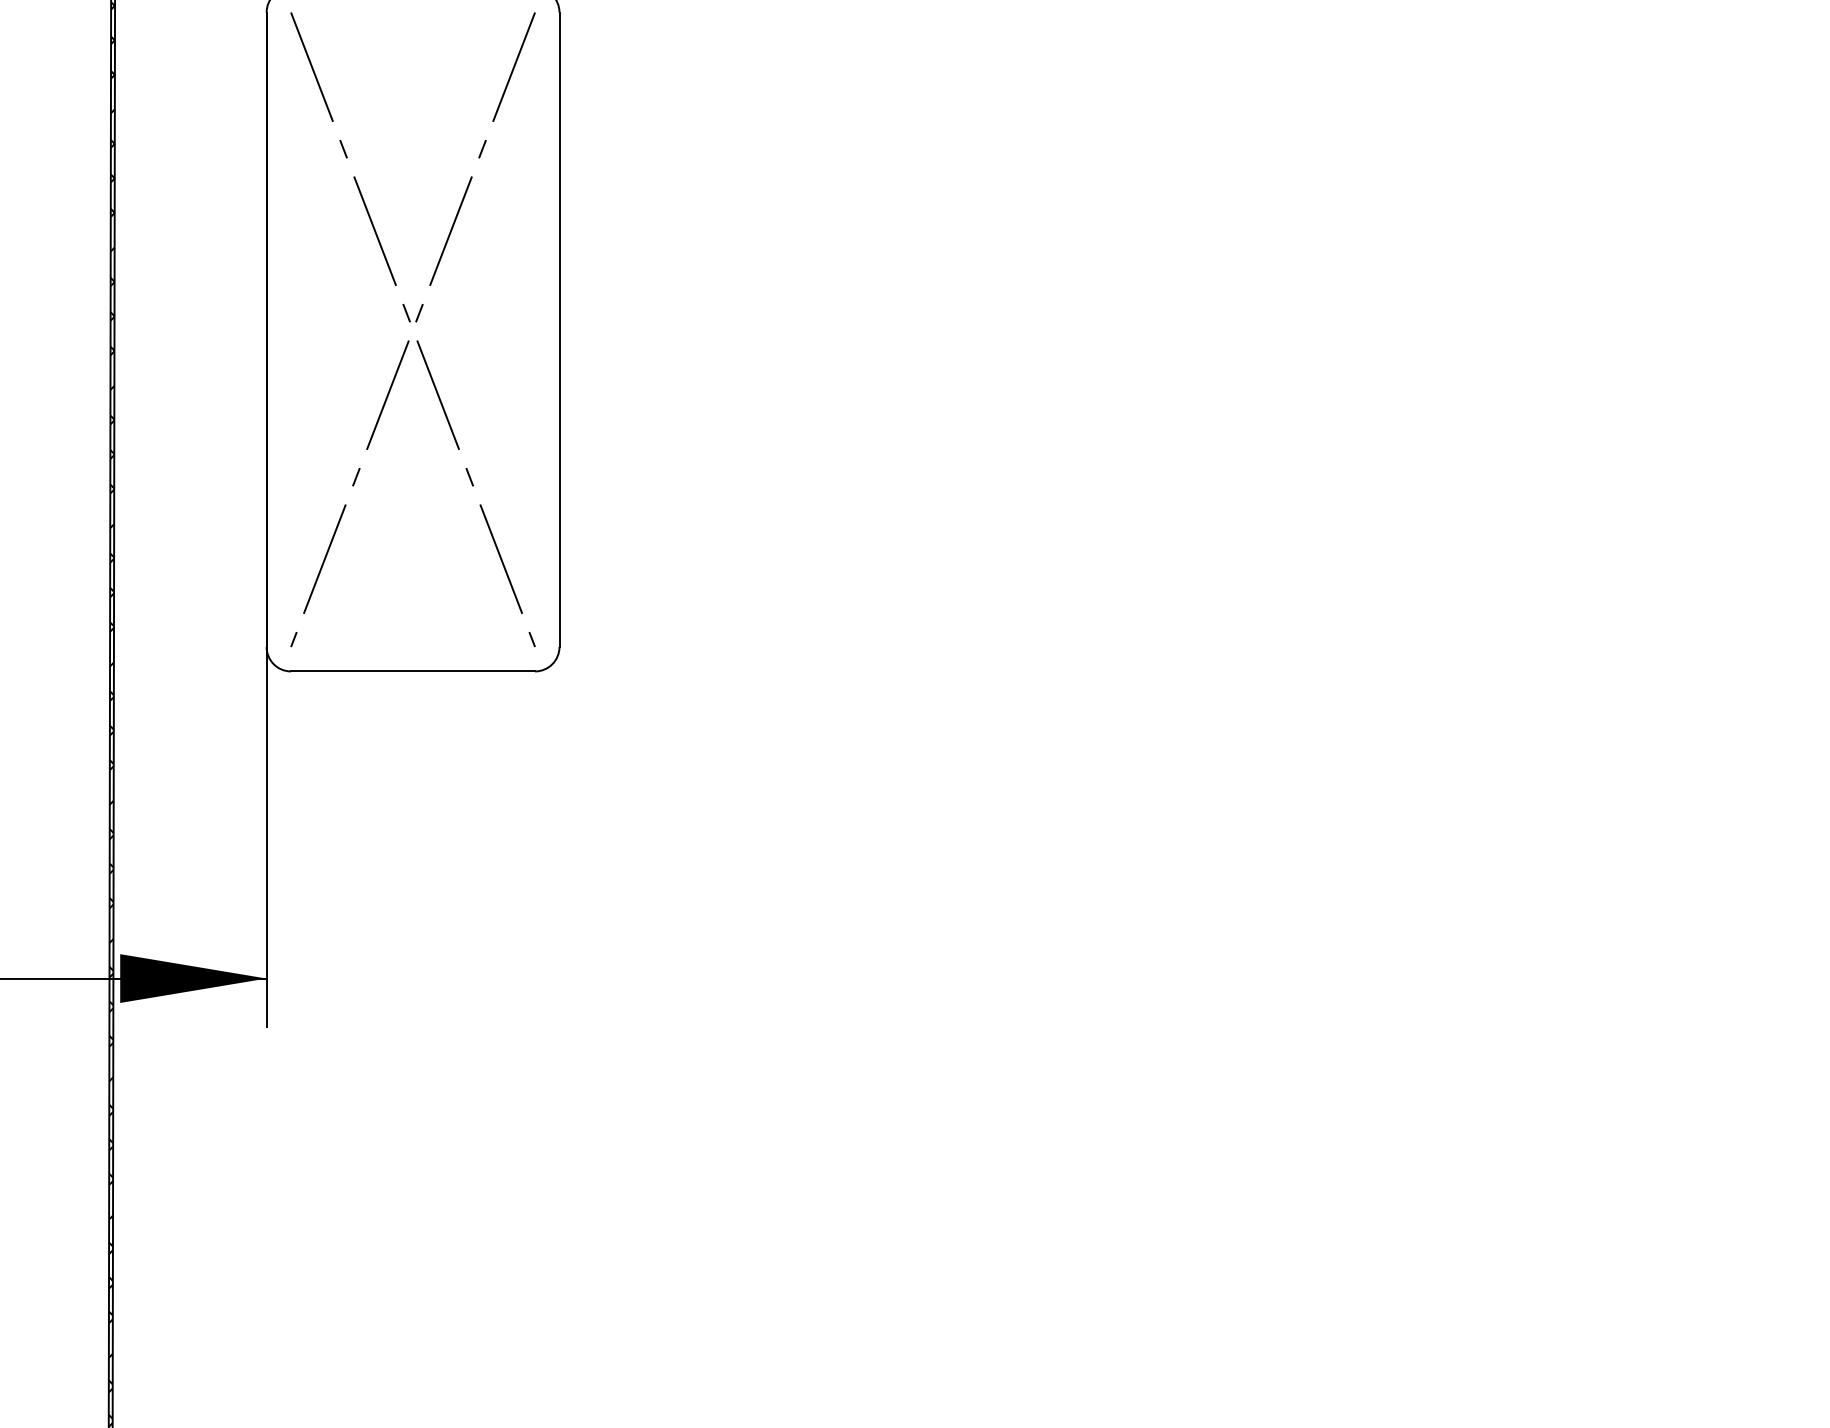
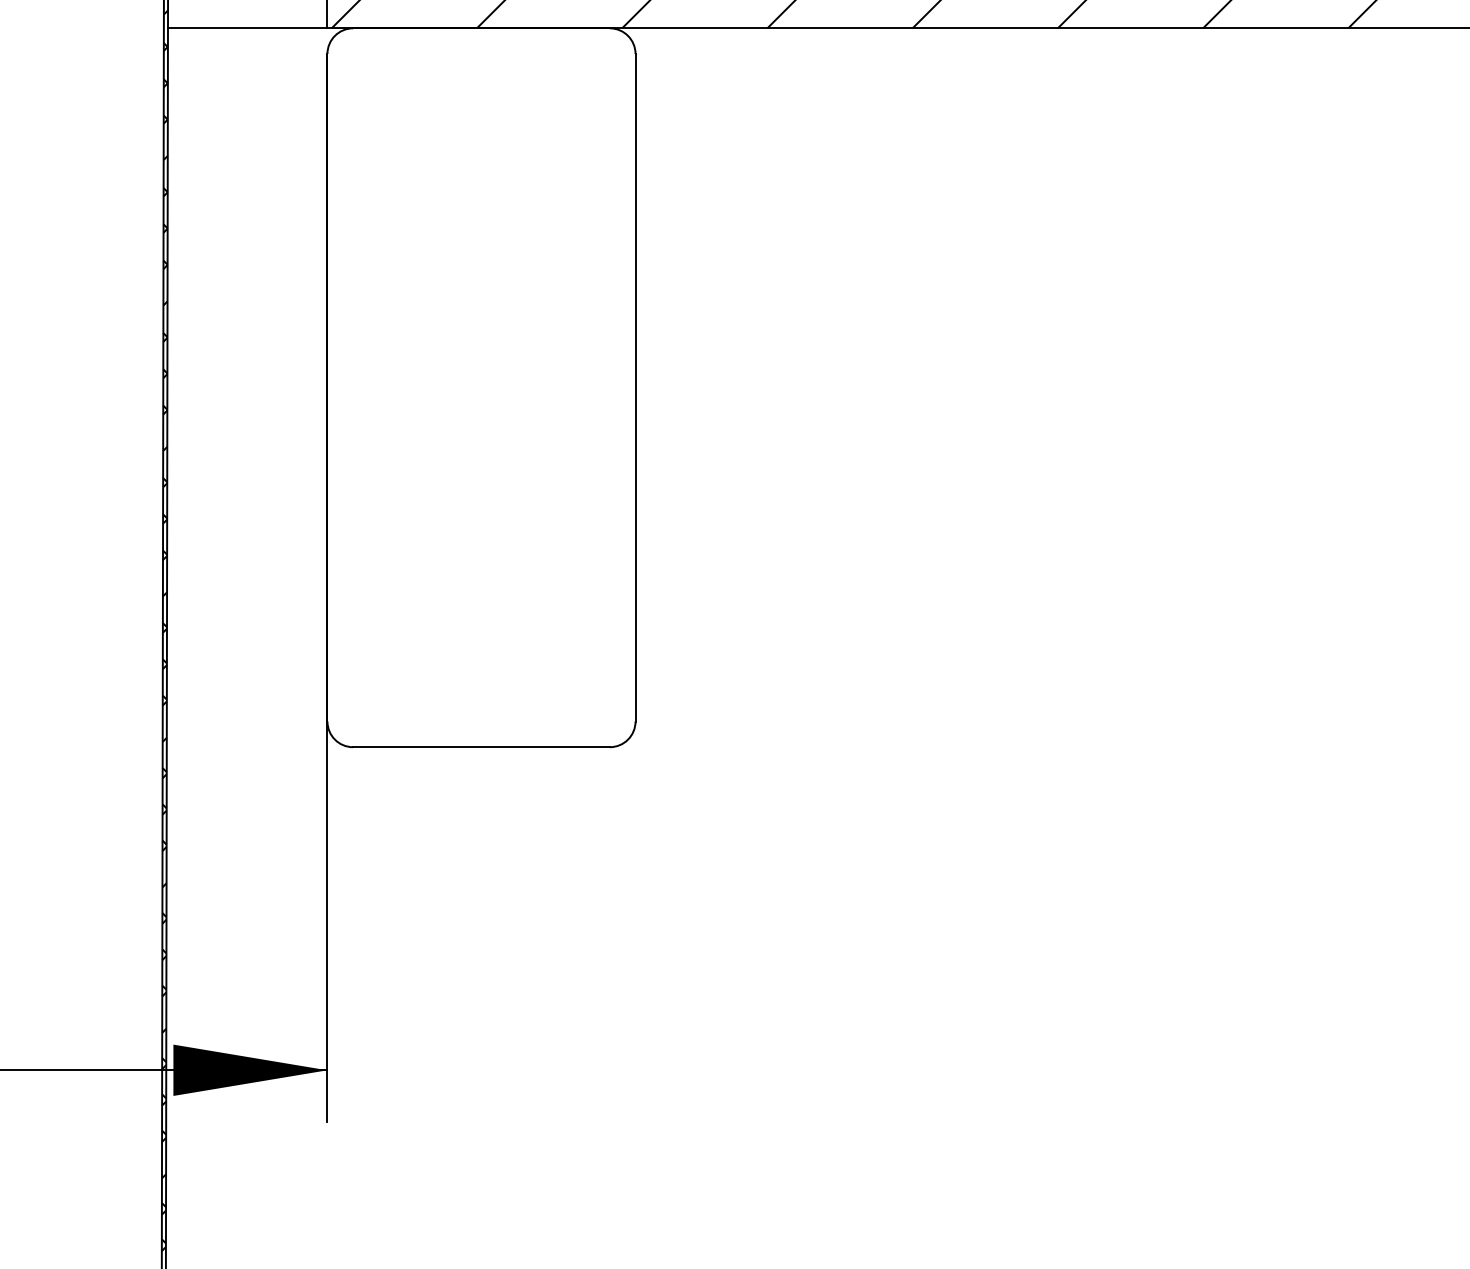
part: (410, 322) -> (478, 380), removed

